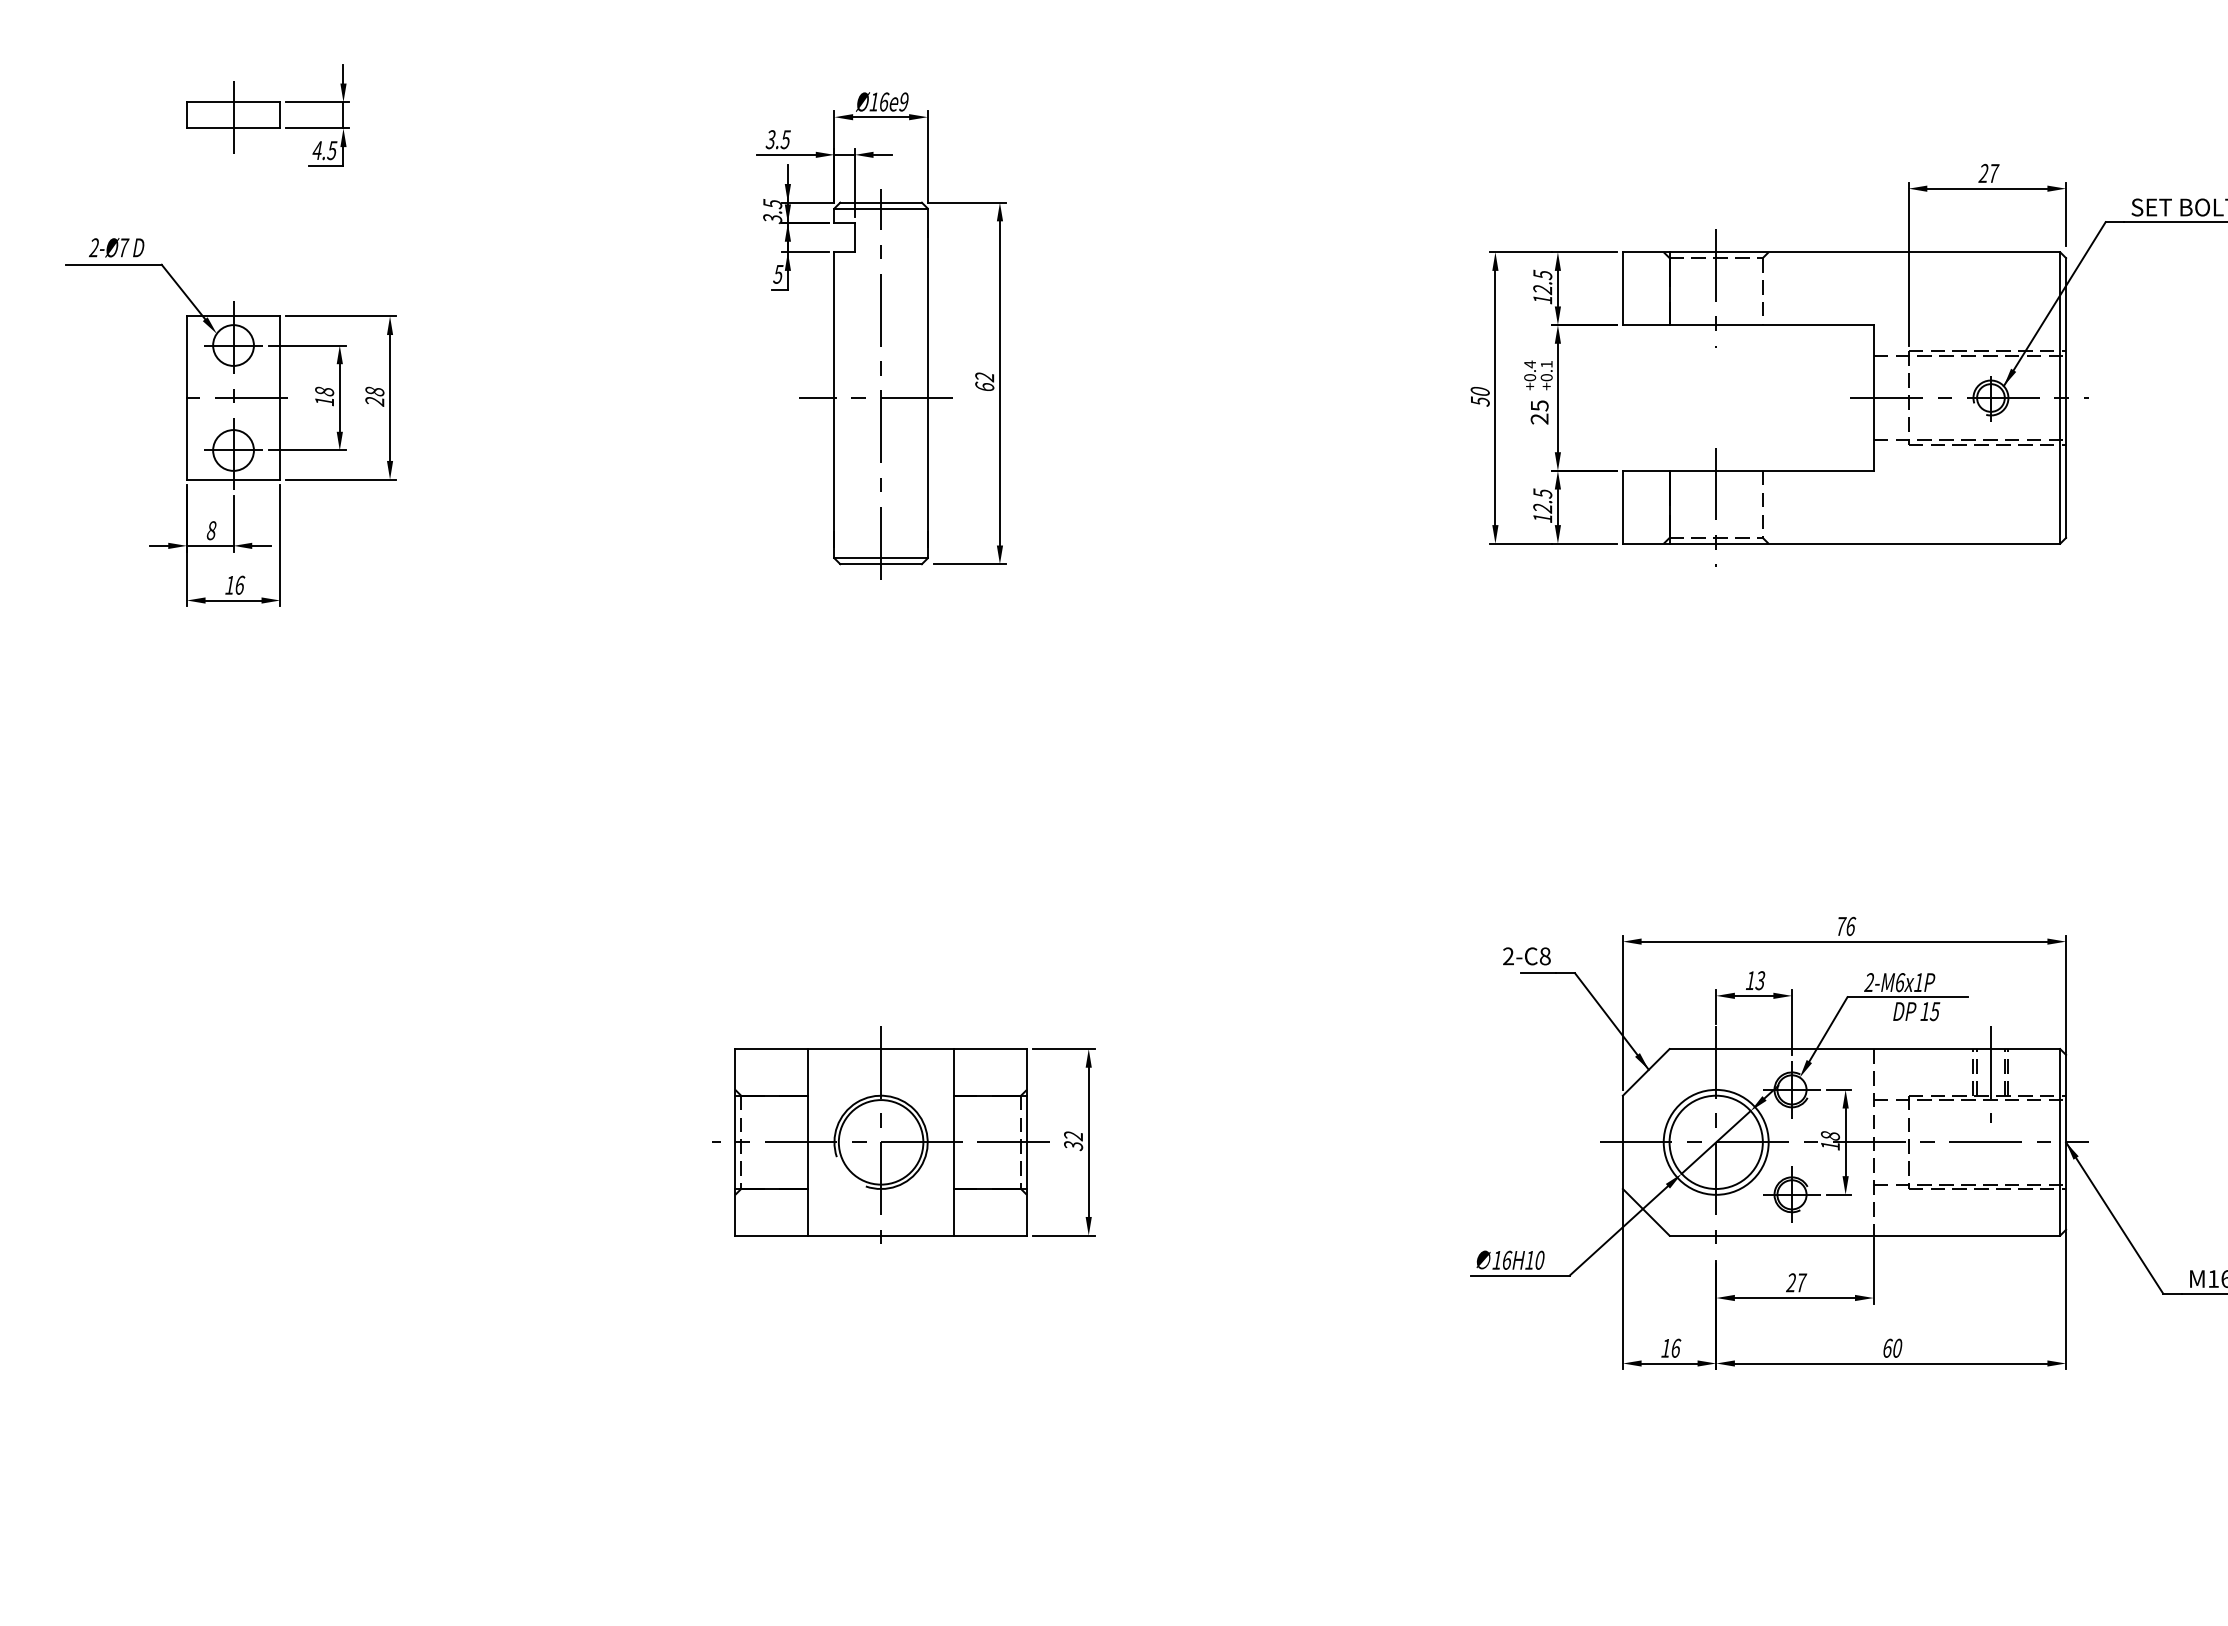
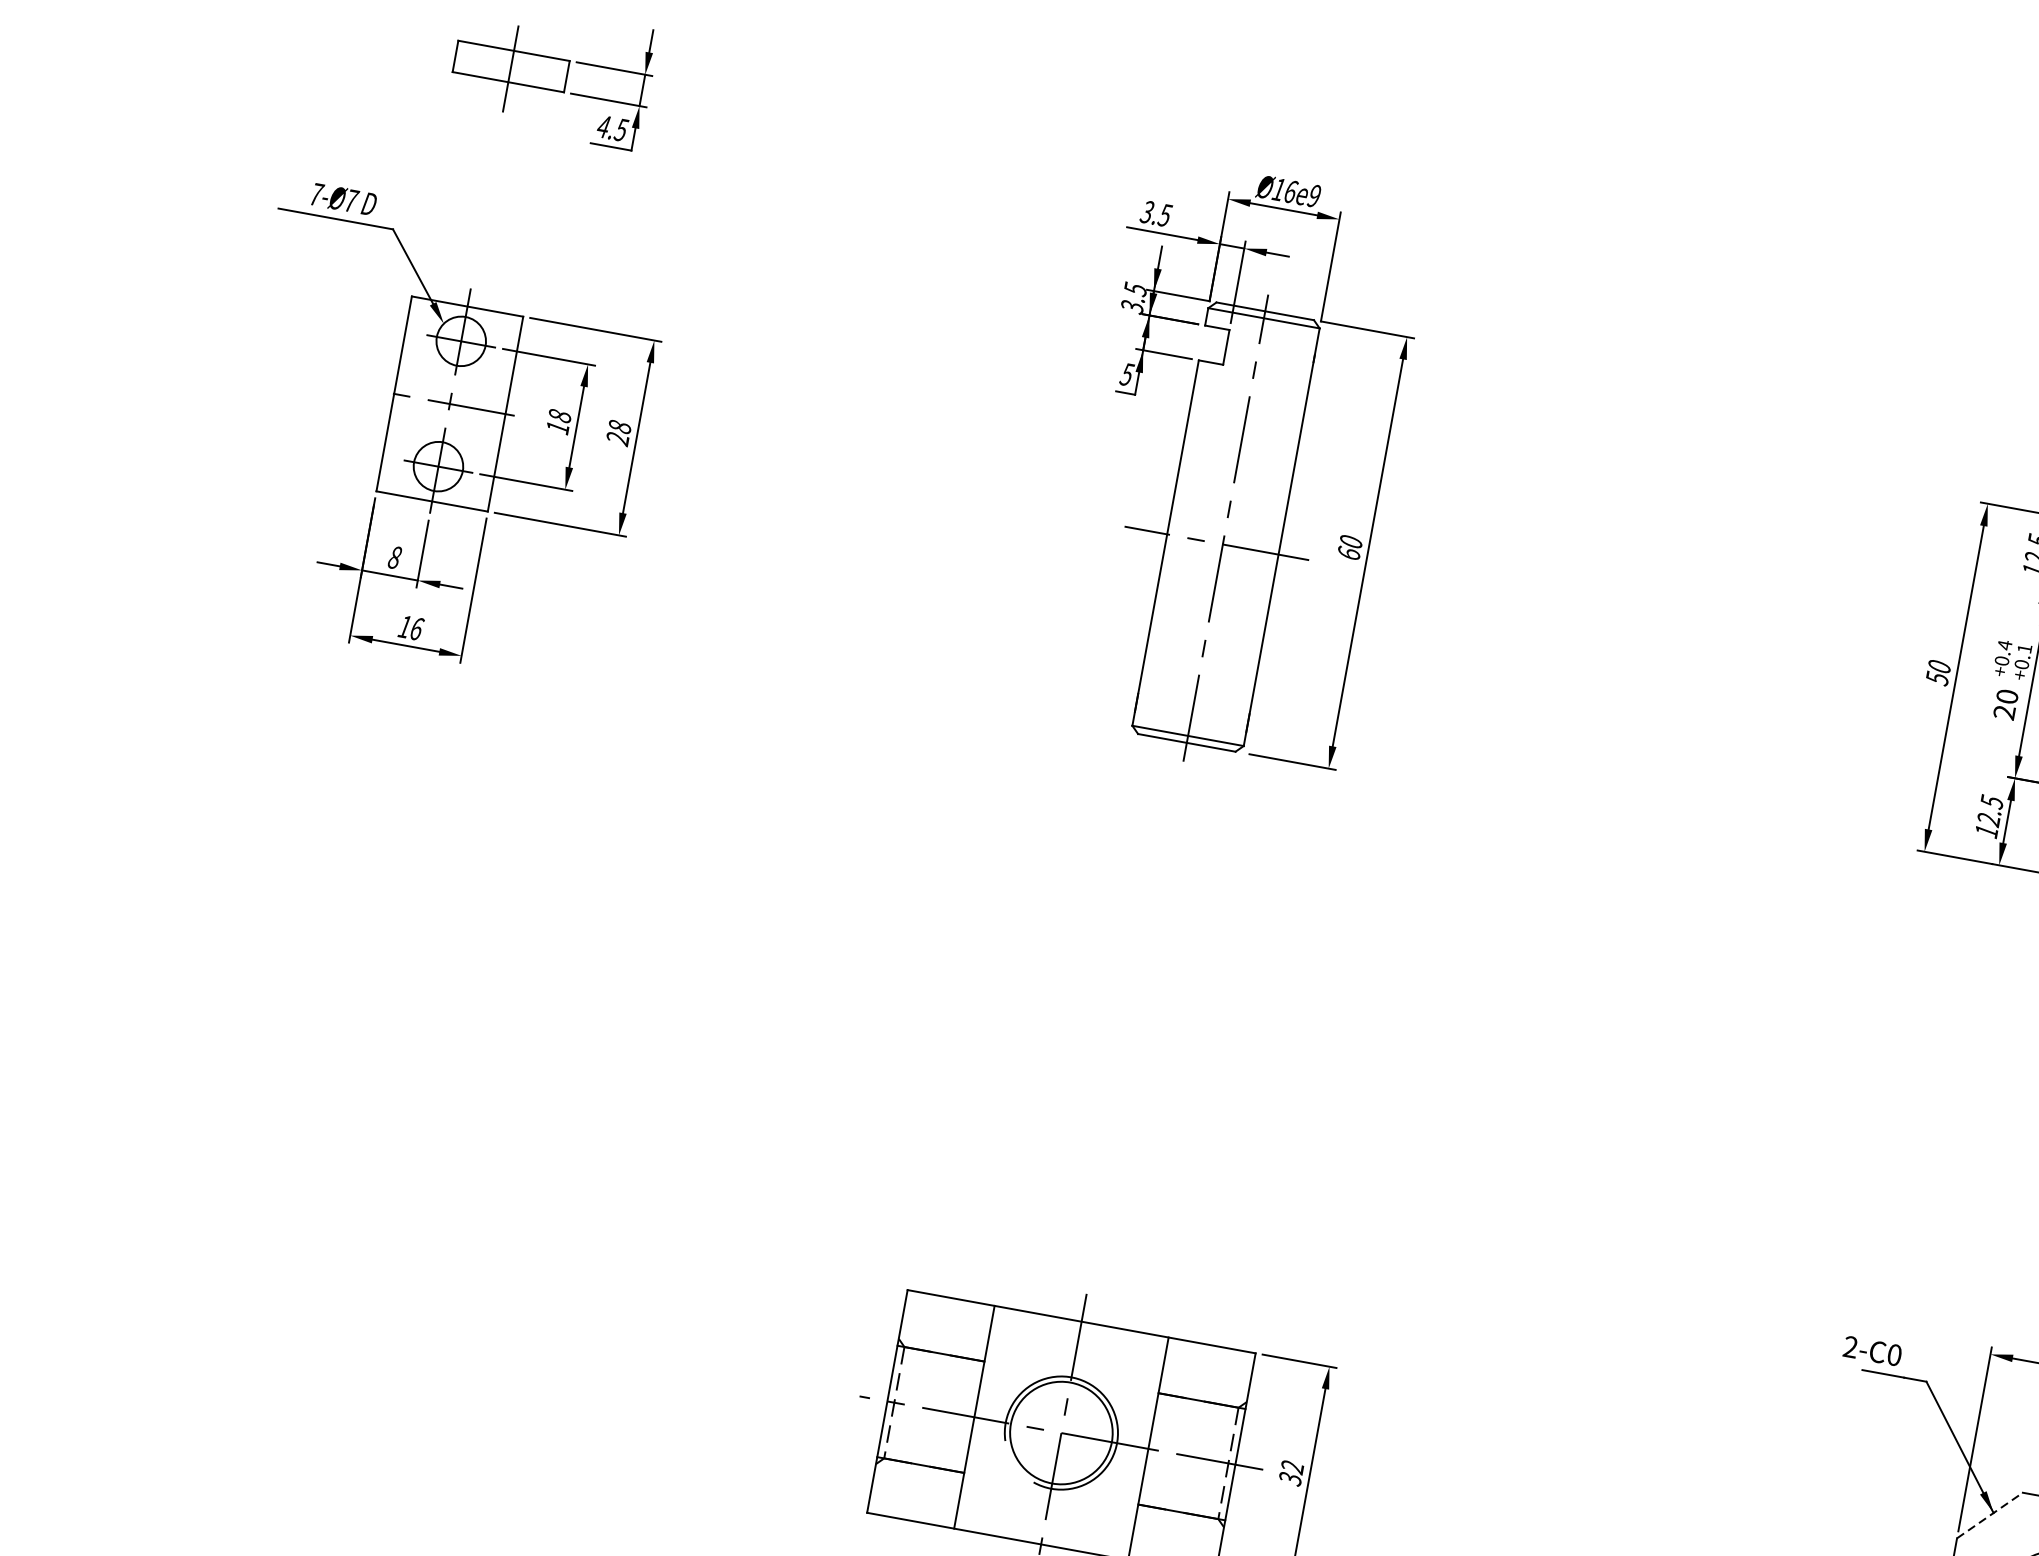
text: (94, 247) -> (316, 194), 2-Ø7 -> 7-Ø7
text: (984, 377) -> (1350, 542), 62 -> 60
text: (1539, 405) -> (2007, 696), 25 -> 20
text: (1544, 955) -> (1893, 1353), 2-C8 -> 2-C0
line: (1646, 1072) -> (1990, 1515), solid -> dashed

